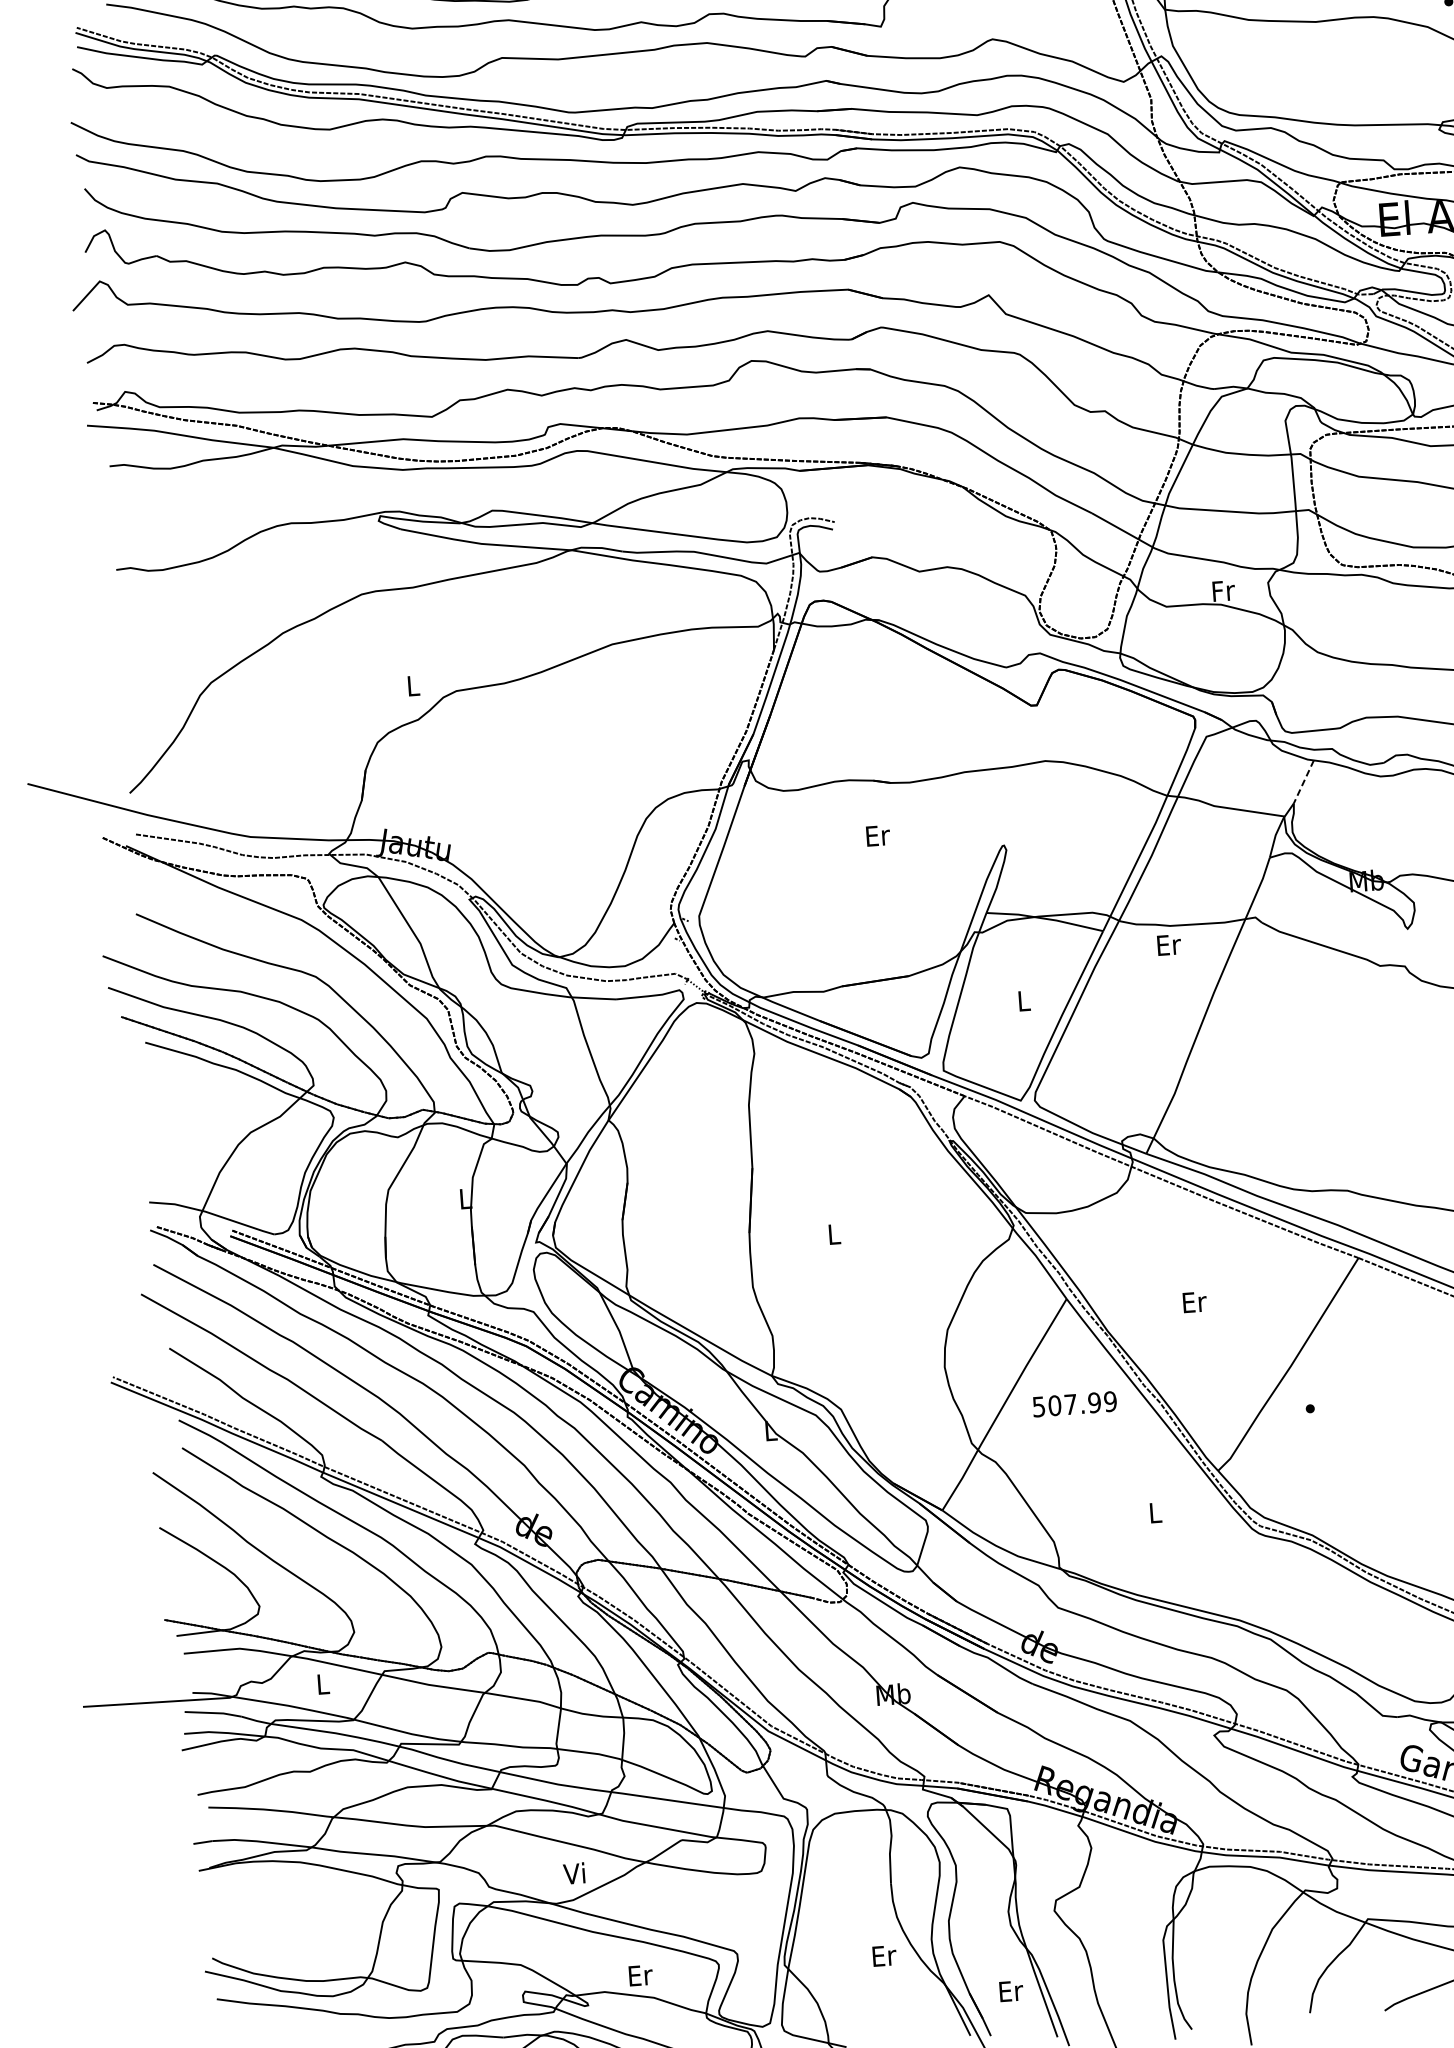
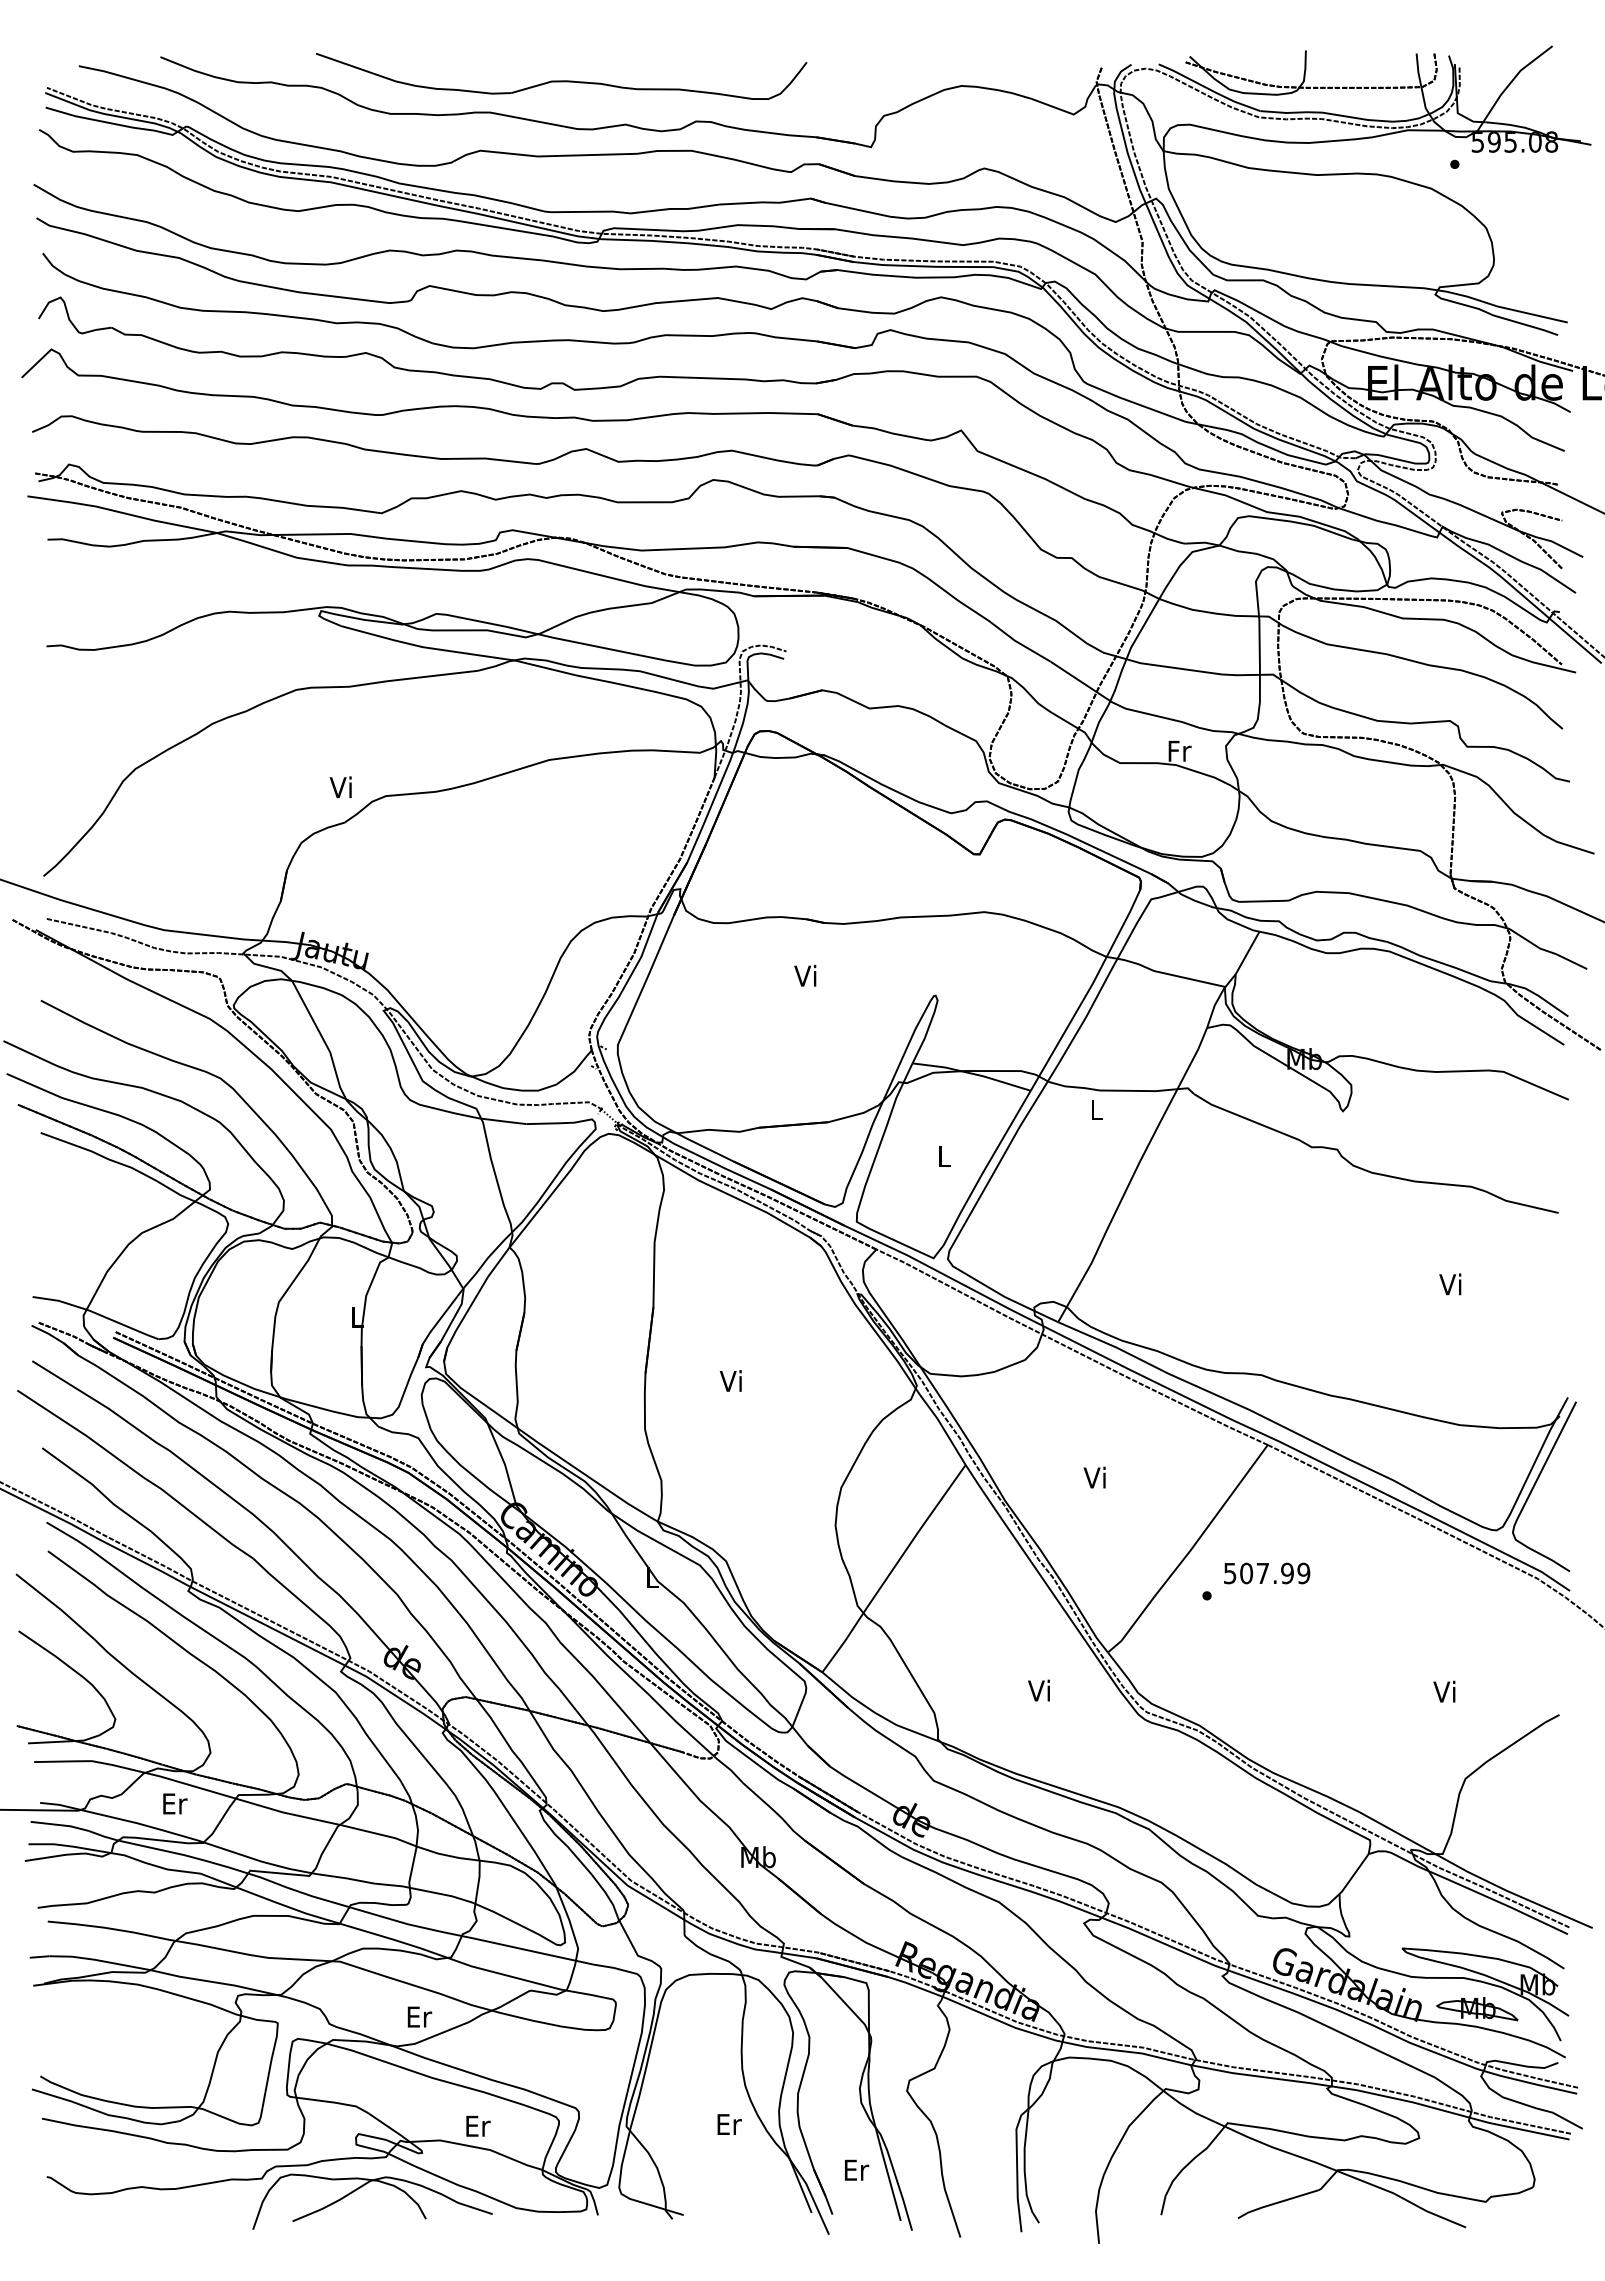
text: (411, 685) -> (340, 787), L -> Vi
line: (1303, 782) -> (1247, 953), dashed -> solid
text: (877, 835) -> (806, 975), Er -> Vi
text: (1169, 944) -> (1097, 1109), Er -> L
text: (832, 1233) -> (730, 1380), L -> Vi
text: (1194, 1301) -> (1096, 1477), Er -> Vi
text: (1075, 1404) -> (1267, 1573), moved
text: (1153, 1512) -> (1038, 1690), L -> Vi
text: (323, 1683) -> (175, 1803), L -> Er
text: (575, 1873) -> (419, 2016), Vi -> Er

